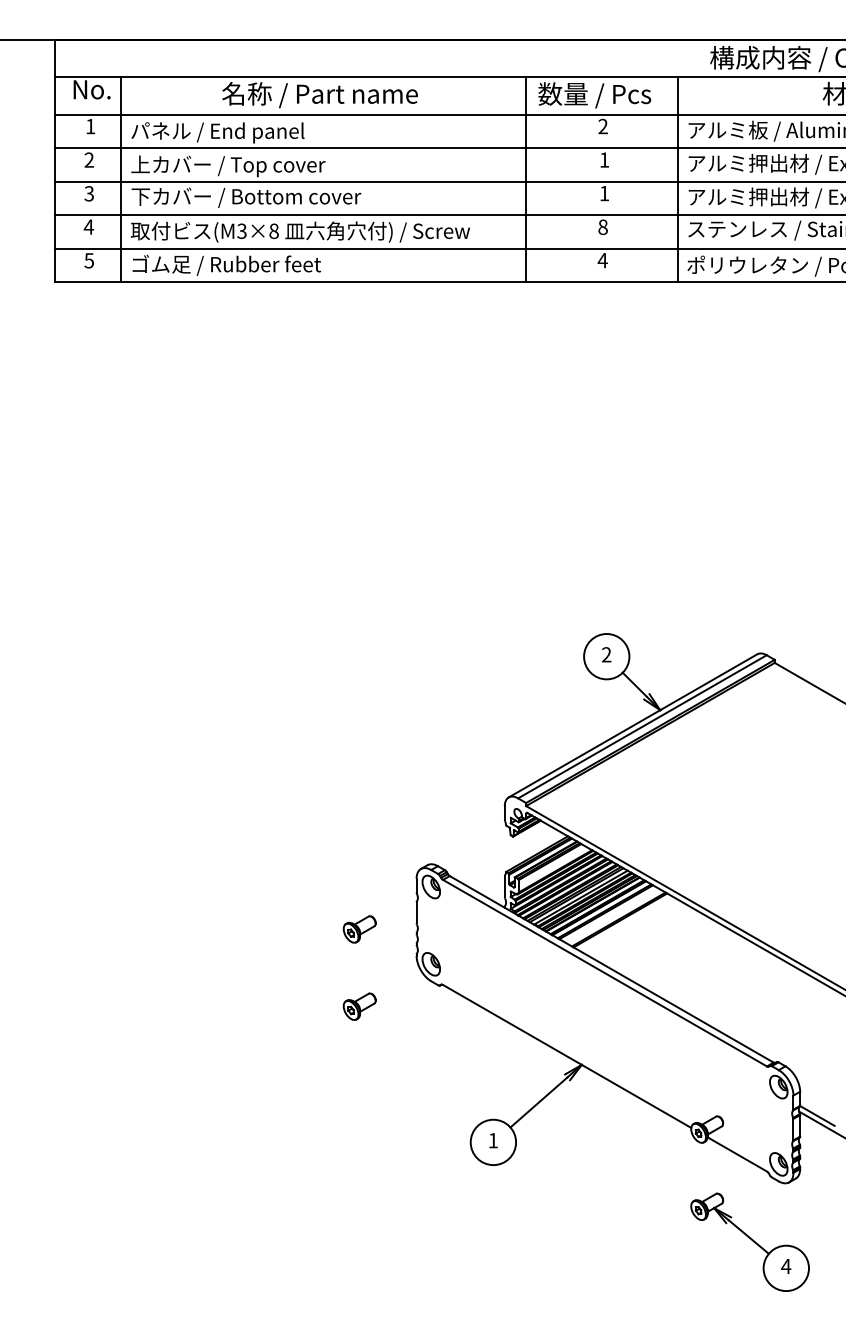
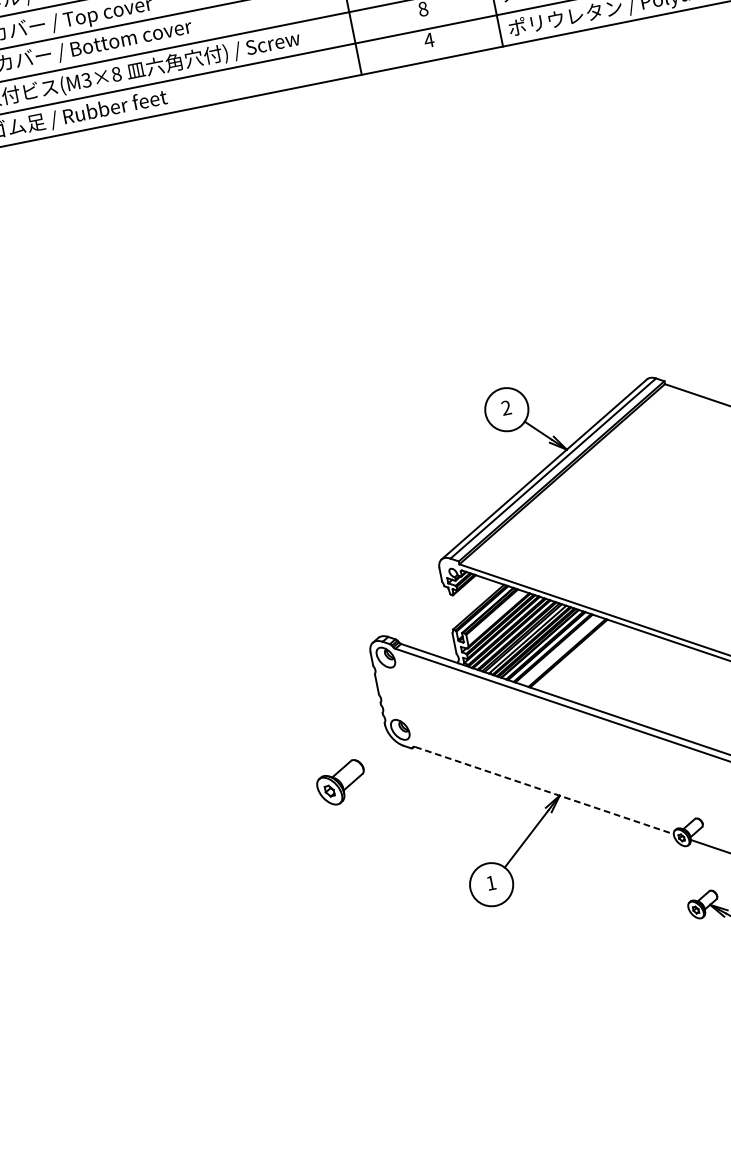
part: (359, 929) -> (326, 710), removed
part: (359, 1006) -> (341, 782), size x1.6
line: (567, 1056) -> (544, 790), solid -> dashed

